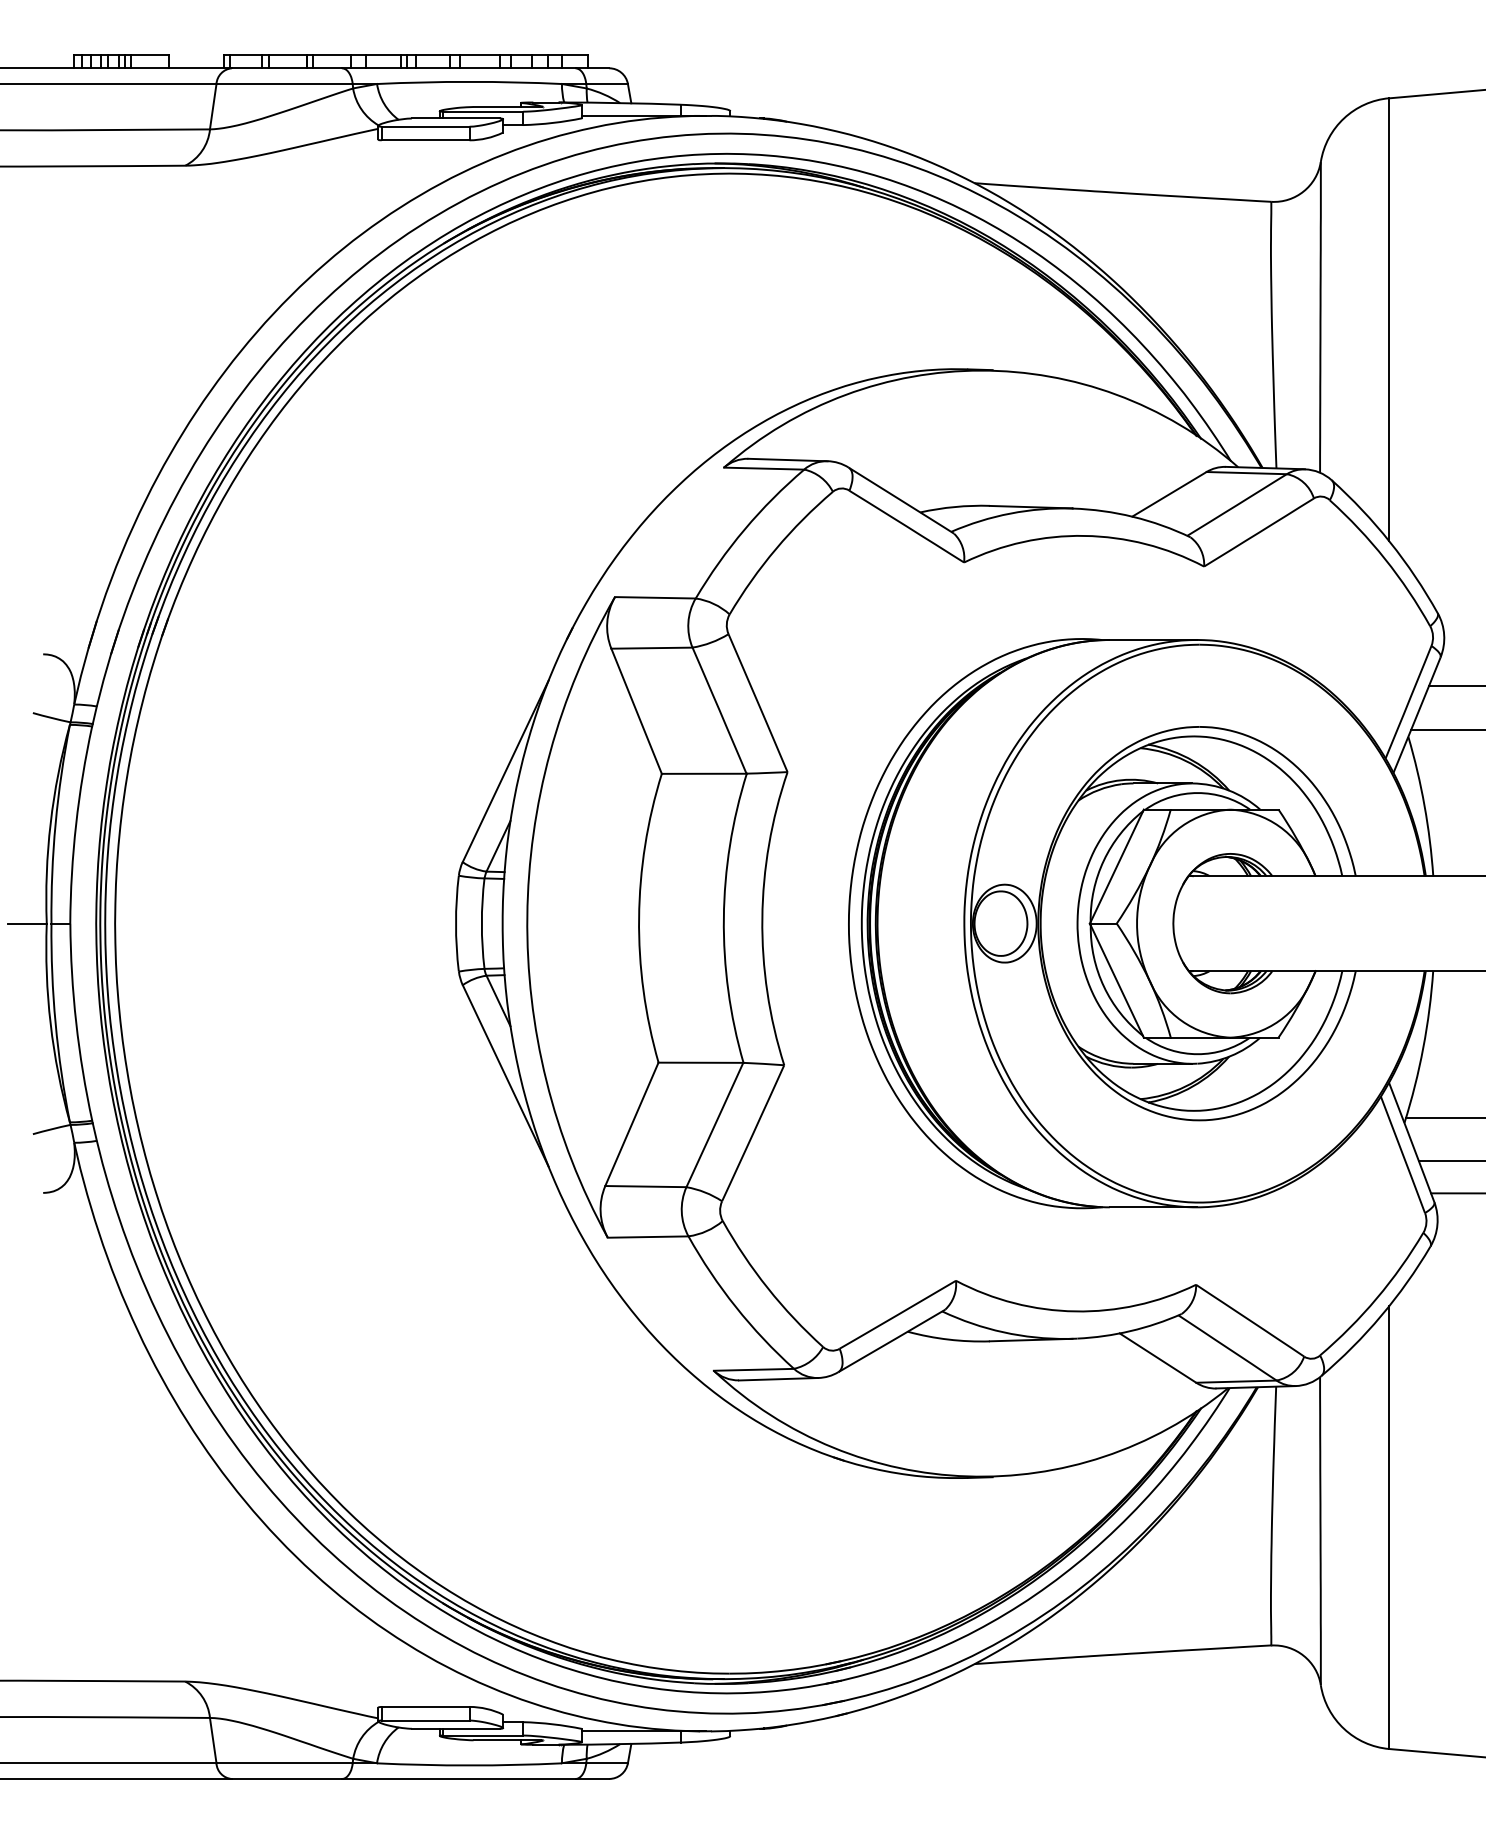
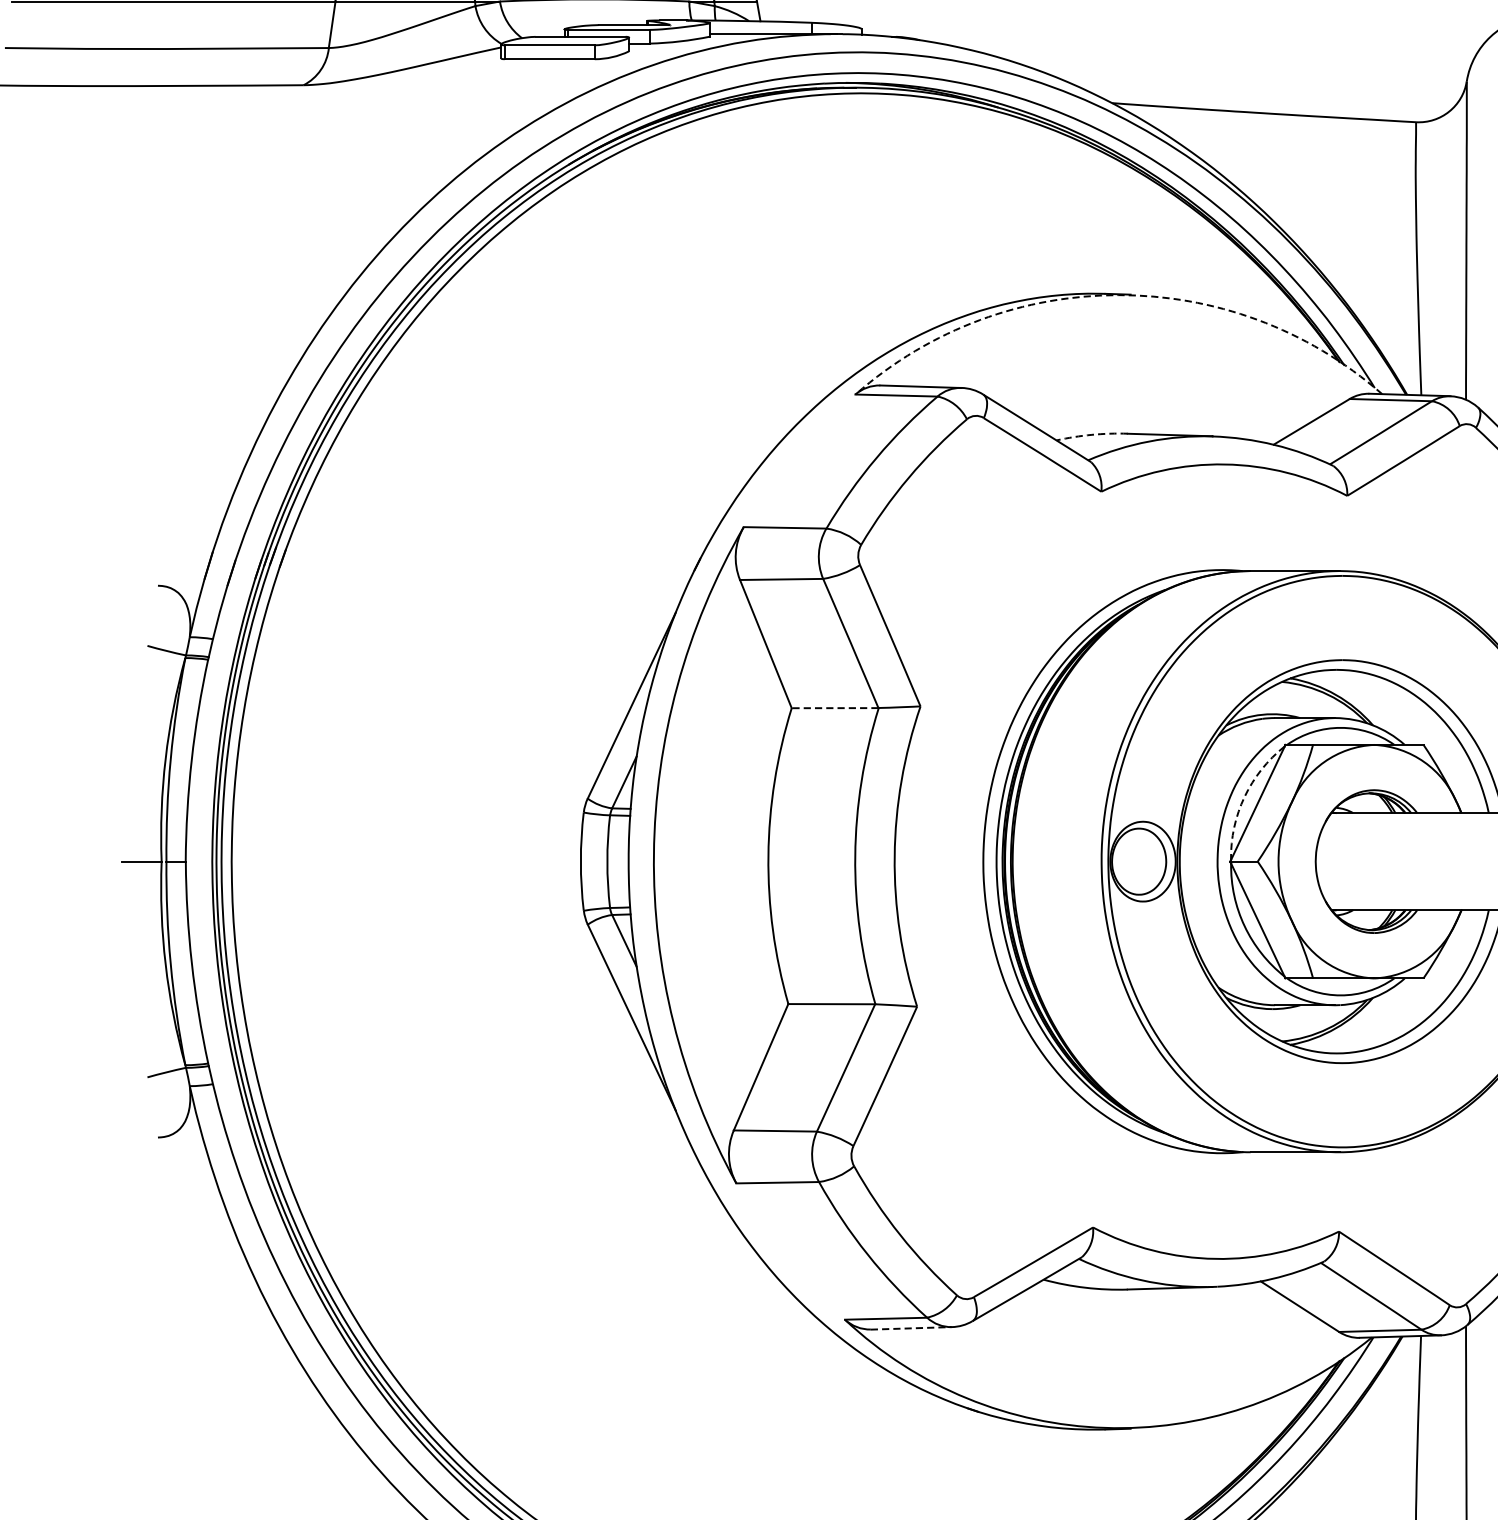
arc: (981, 370) -> (1119, 295), solid -> dashed
arc: (954, 507) -> (1091, 435), solid -> dashed
line: (703, 773) -> (834, 707), solid -> dashed
arc: (1103, 860) -> (1244, 796), solid -> dashed
line: (778, 1379) -> (911, 1328), solid -> dashed

